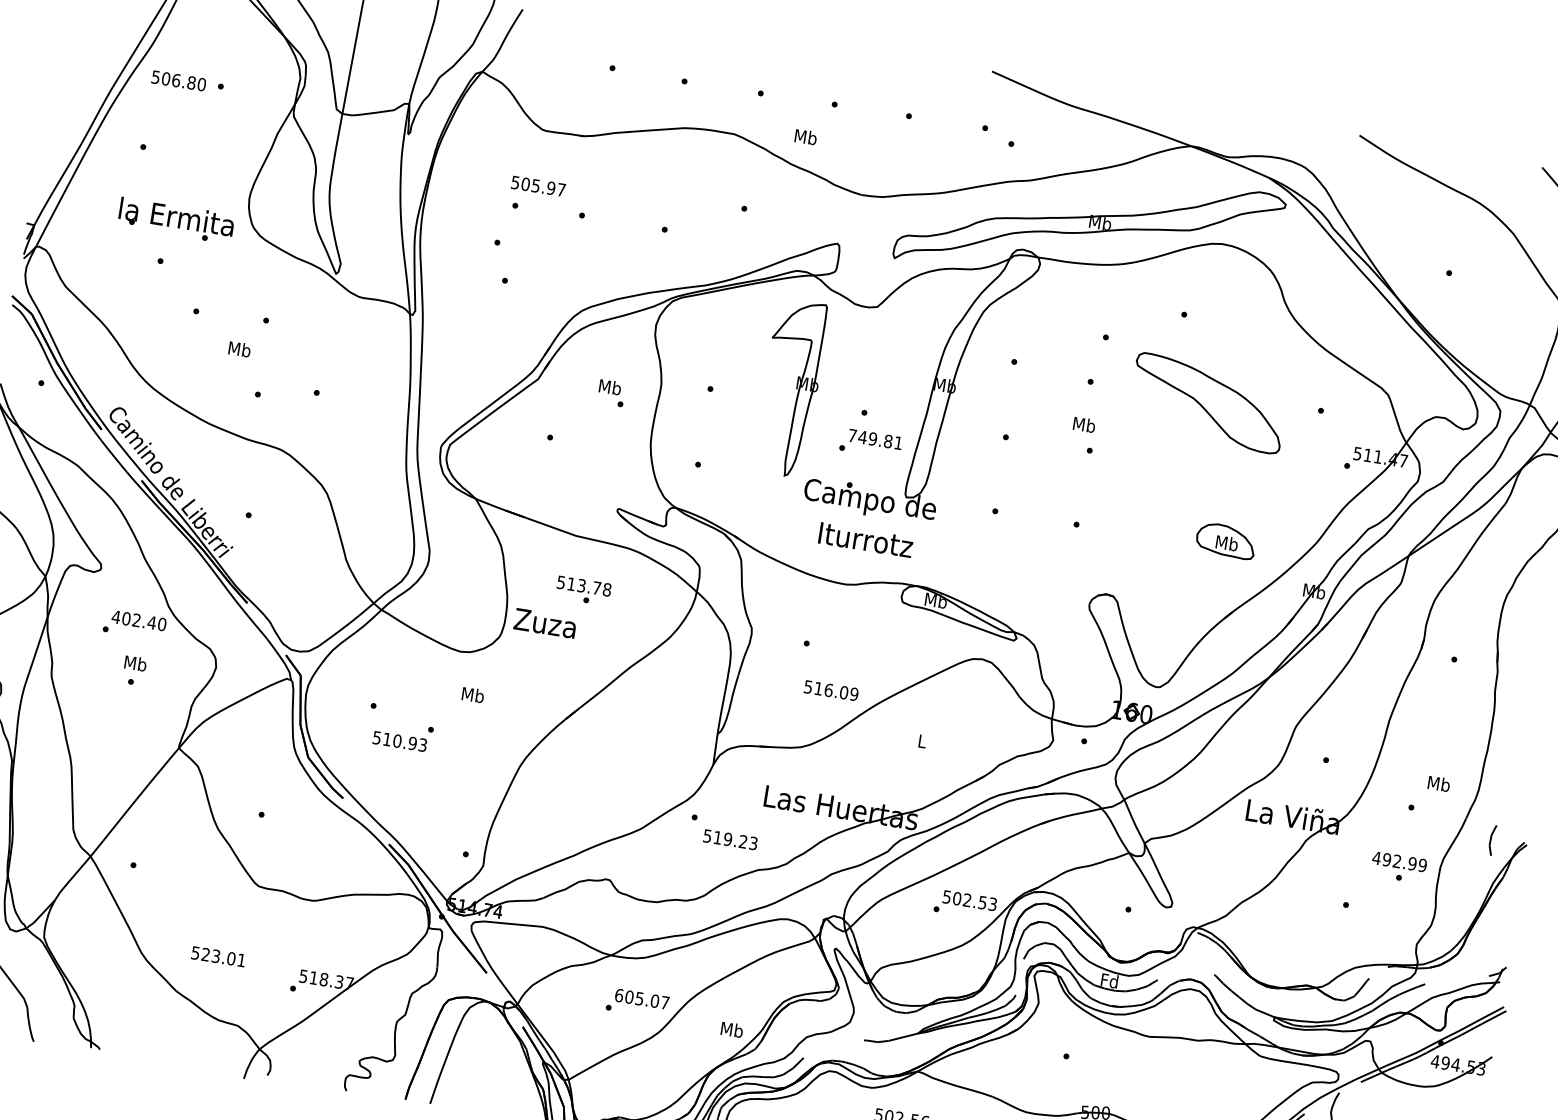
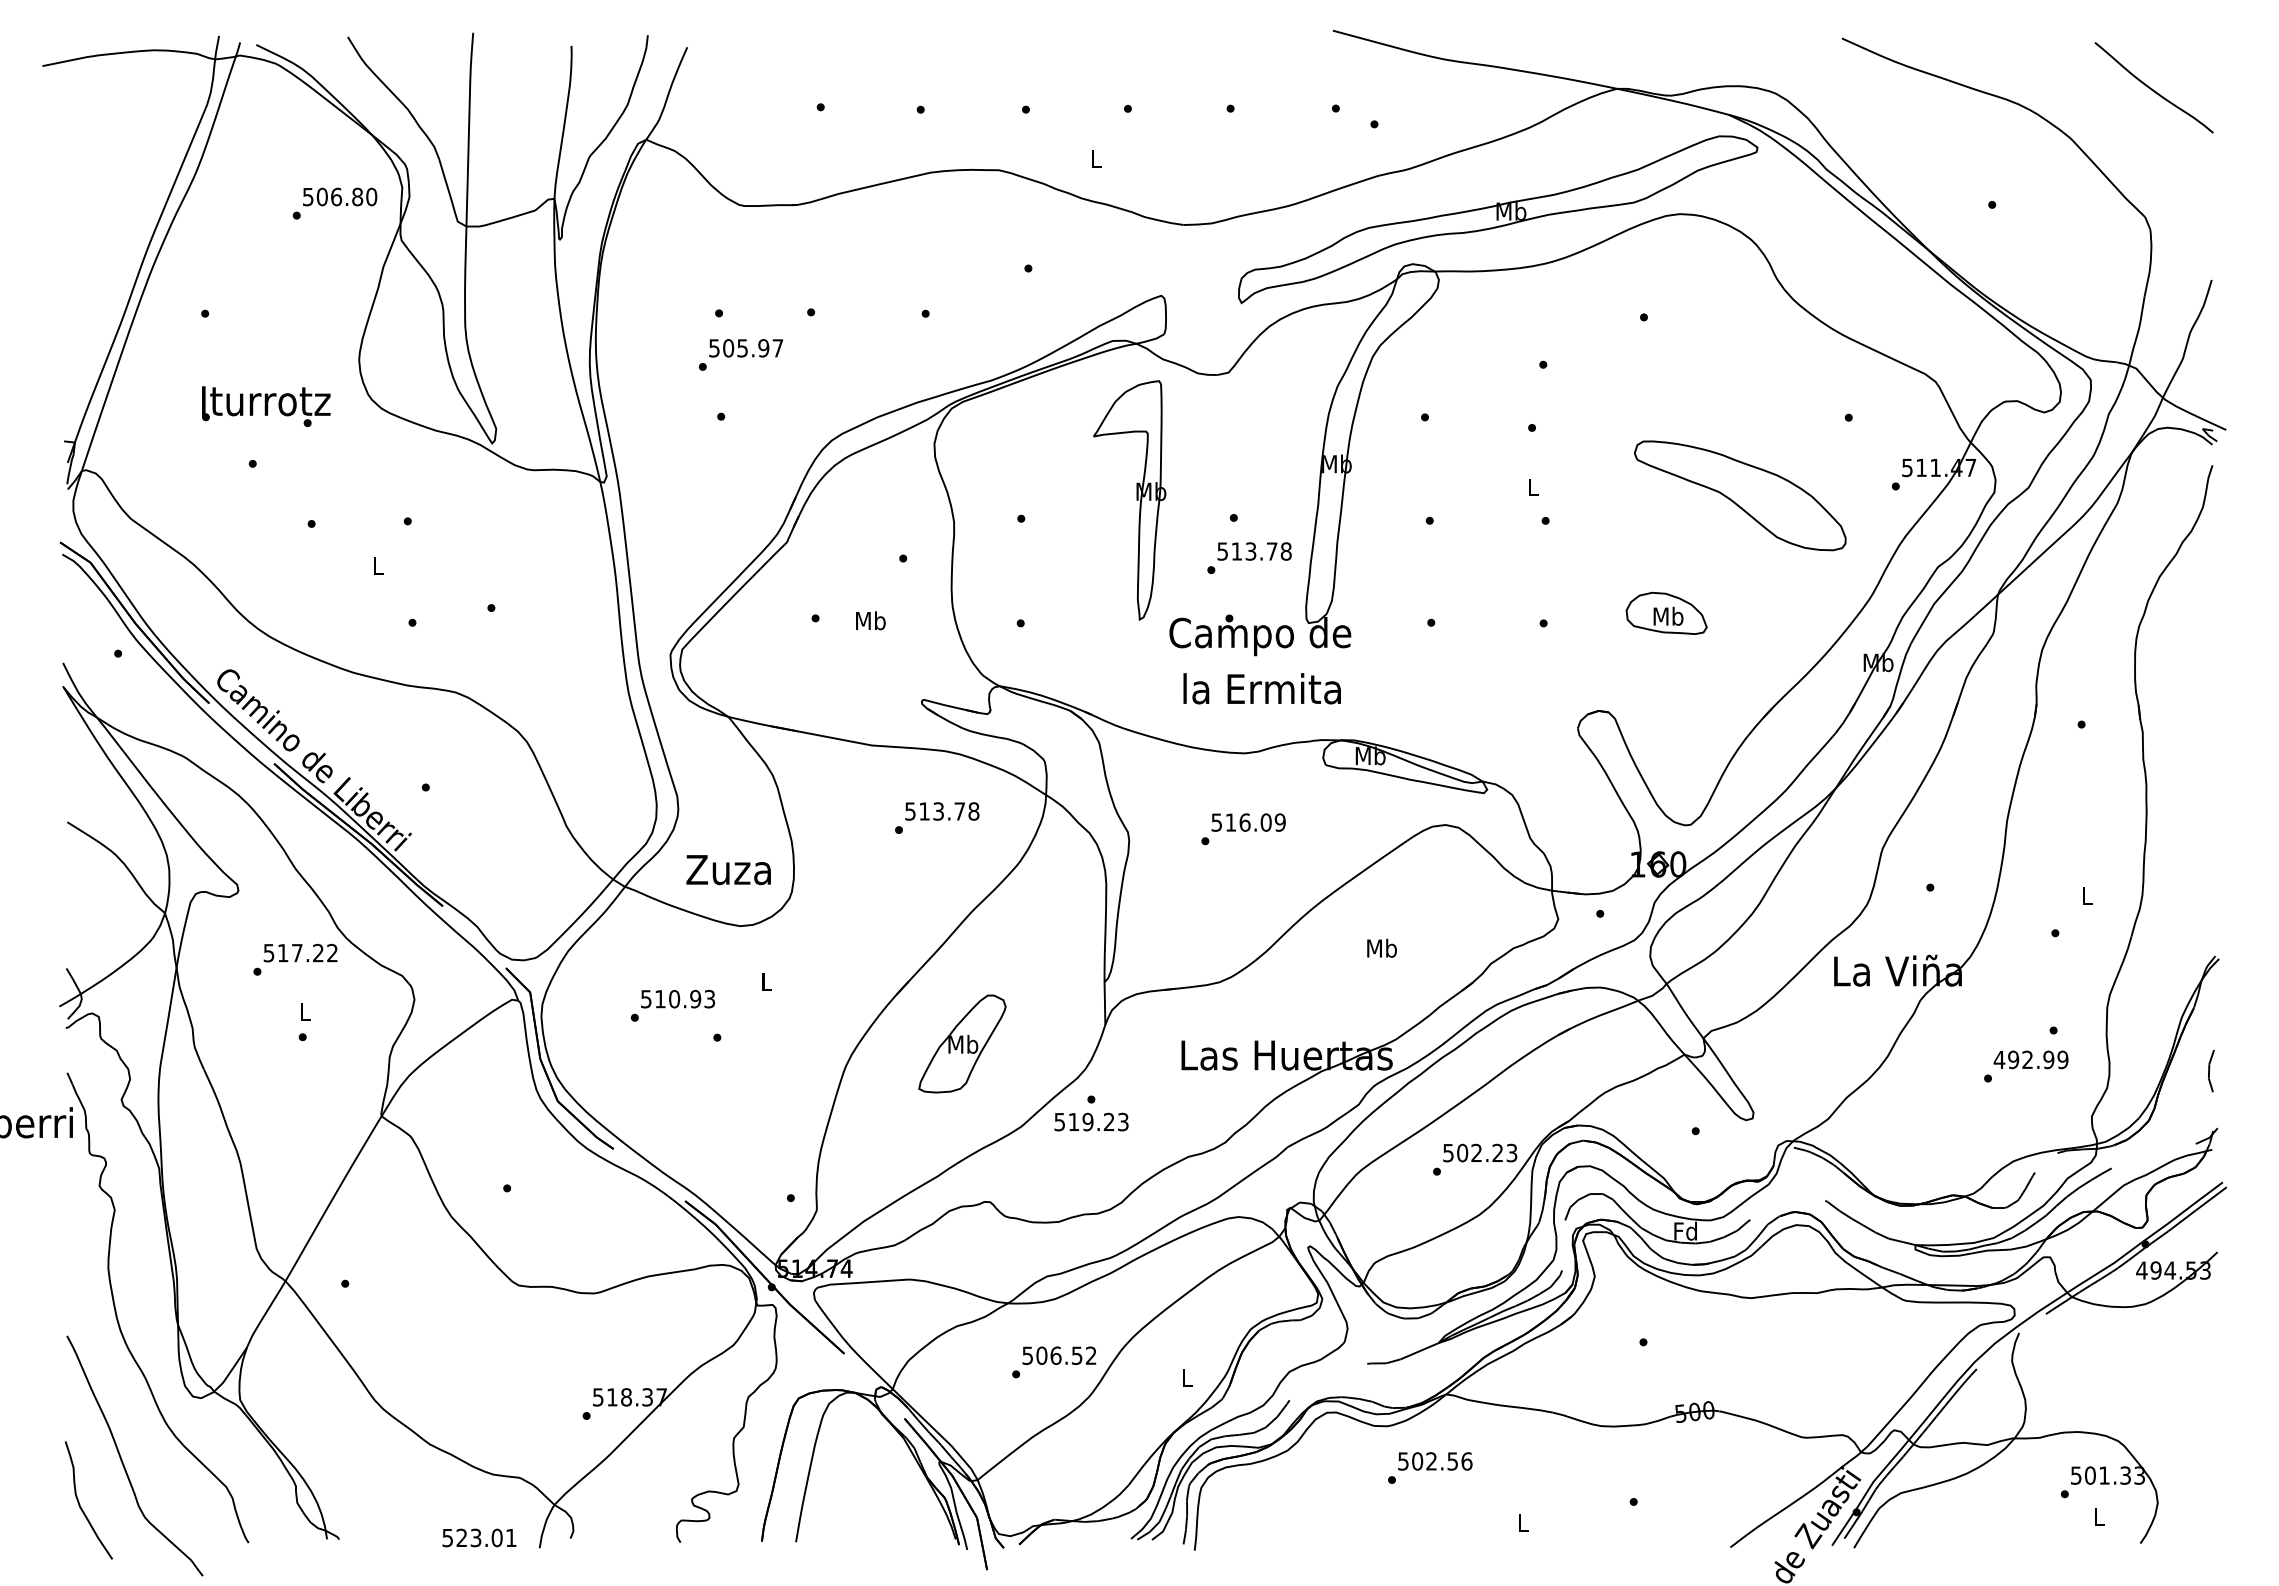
text: (179, 80) -> (340, 196), moved
text: (806, 136) -> (1096, 158), Mb -> L
text: (537, 186) -> (745, 348), moved
text: (177, 216) -> (265, 400), la Ermita -> Iturrotz
text: (239, 349) -> (378, 565), Mb -> L
text: (610, 387) -> (870, 620), moved
part: (1207, 403) -> (1739, 495), moved
text: (1084, 424) -> (1532, 486), Mb -> L
text: (875, 439) -> (1254, 551), 749.81 -> 513.78
text: (864, 539) -> (1261, 688), Iturrotz -> la Ermita
part: (1226, 540) -> (1666, 612), moved
text: (584, 586) -> (942, 811), moved
text: (139, 620) -> (300, 952), 402.40 -> 517.22
text: (545, 623) -> (728, 870), moved
text: (136, 662) -> (305, 1010), Mb -> L
text: (831, 690) -> (1248, 822), moved
text: (473, 694) -> (766, 981), Mb -> L
text: (922, 740) -> (1381, 947), L -> Mb
text: (399, 741) -> (677, 999), moved
part: (607, 762) -> (962, 1043), added
text: (1438, 783) -> (2087, 895), Mb -> L
text: (730, 839) -> (1091, 1121), moved
line: (1491, 839) -> (2209, 1070), moved
text: (1399, 861) -> (2030, 1059), moved
text: (982, 902) -> (1497, 1152), 502.53 -> 502.23
text: (218, 956) -> (479, 1537), moved
text: (642, 999) -> (1059, 1355), 605.07 -> 506.52
text: (732, 1029) -> (1187, 1377), Mb -> L

